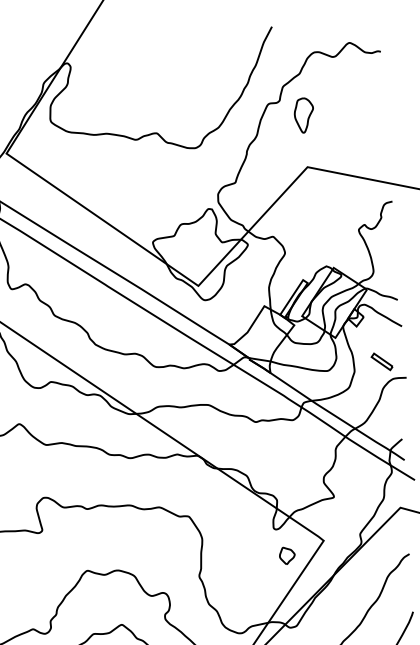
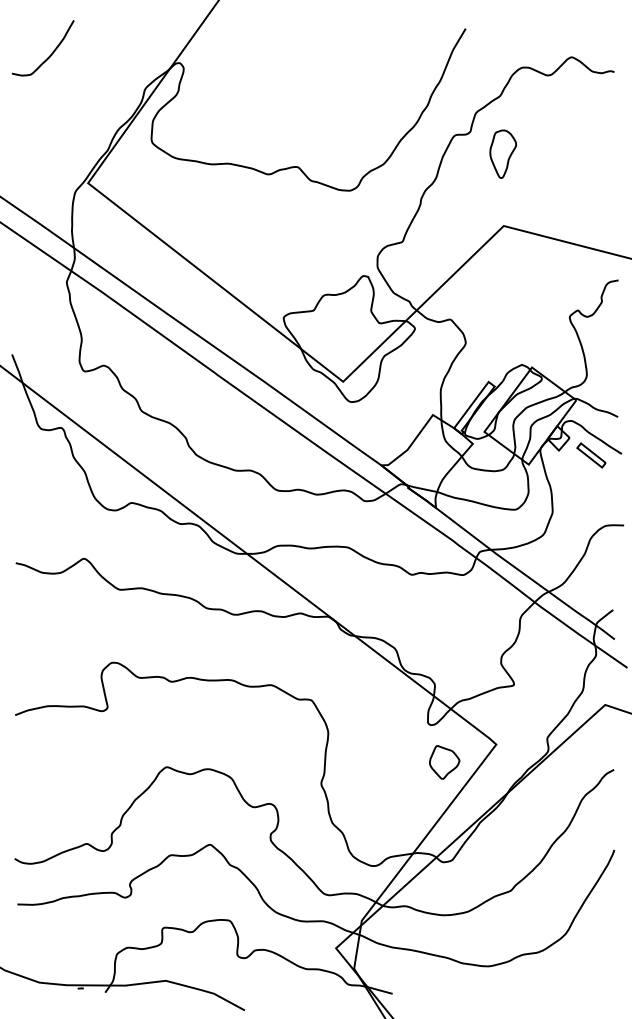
part: (382, 361) -> (591, 455), moved
part: (287, 555) -> (444, 762), size x1.43

